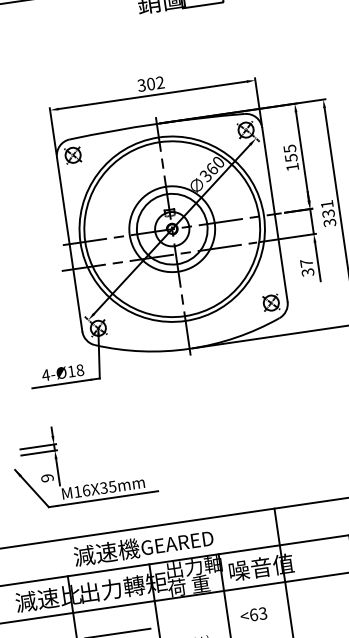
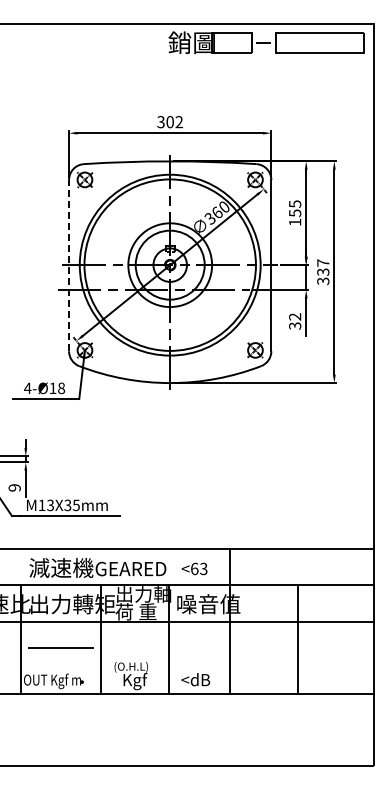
text: (327, 203) -> (323, 262), 331 -> 337
line: (70, 244) -> (69, 265), solid -> dashed
text: (306, 262) -> (295, 316), 37 -> 32
text: (86, 490) -> (50, 505), M16X35mm -> M13X35mm
text: (253, 614) -> (194, 568), moved

